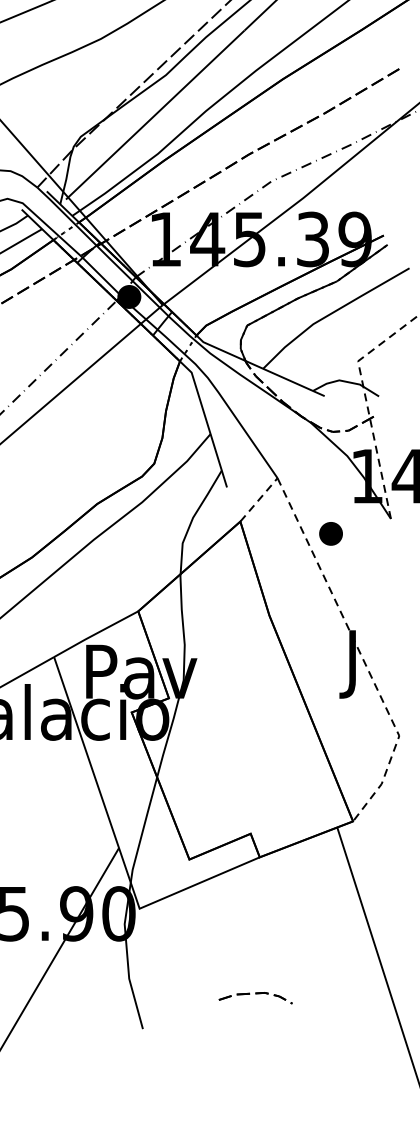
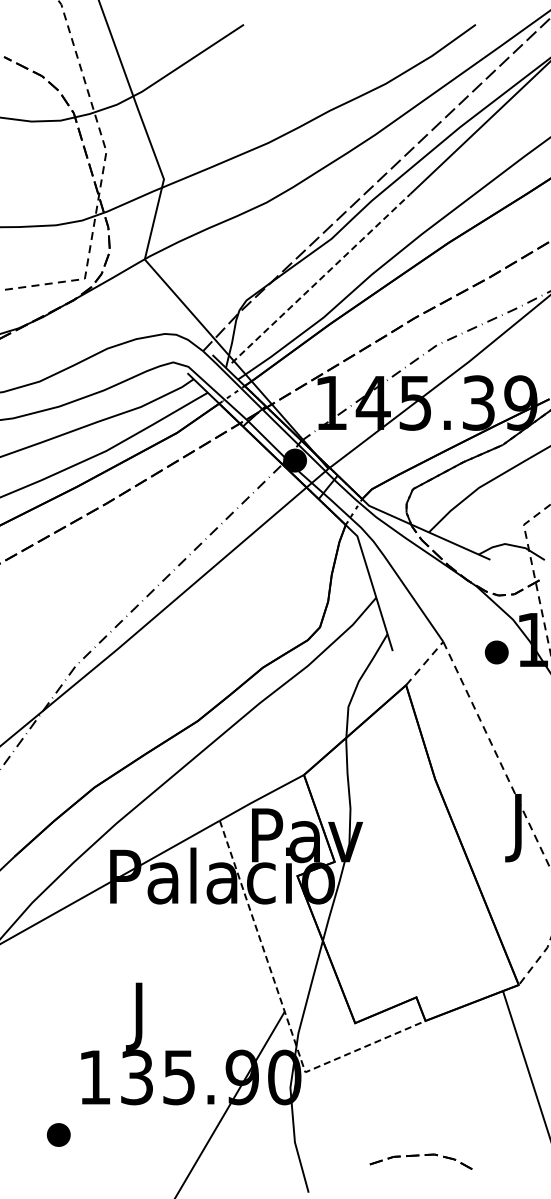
line: (155, 114) -> (321, 278), solid -> dashed
part: (330, 533) -> (496, 652), moved
line: (117, 844) -> (283, 1008), solid -> dashed
part: (255, 997) -> (421, 1161), size x1.4

